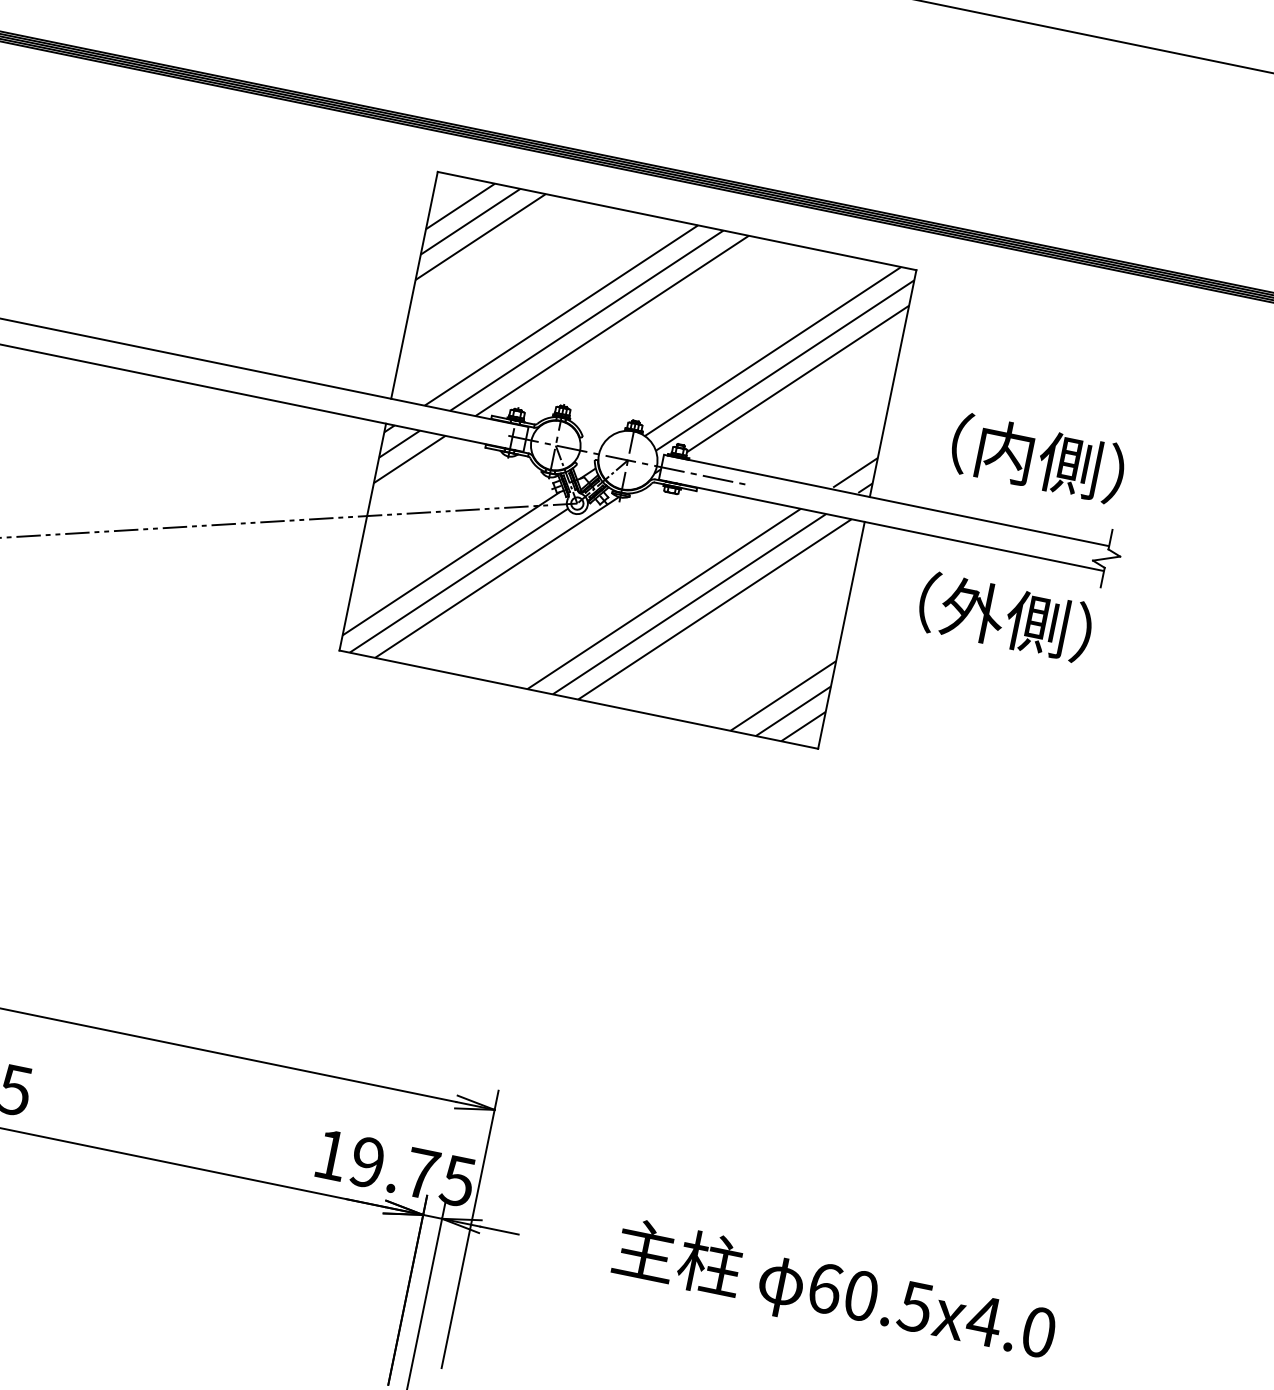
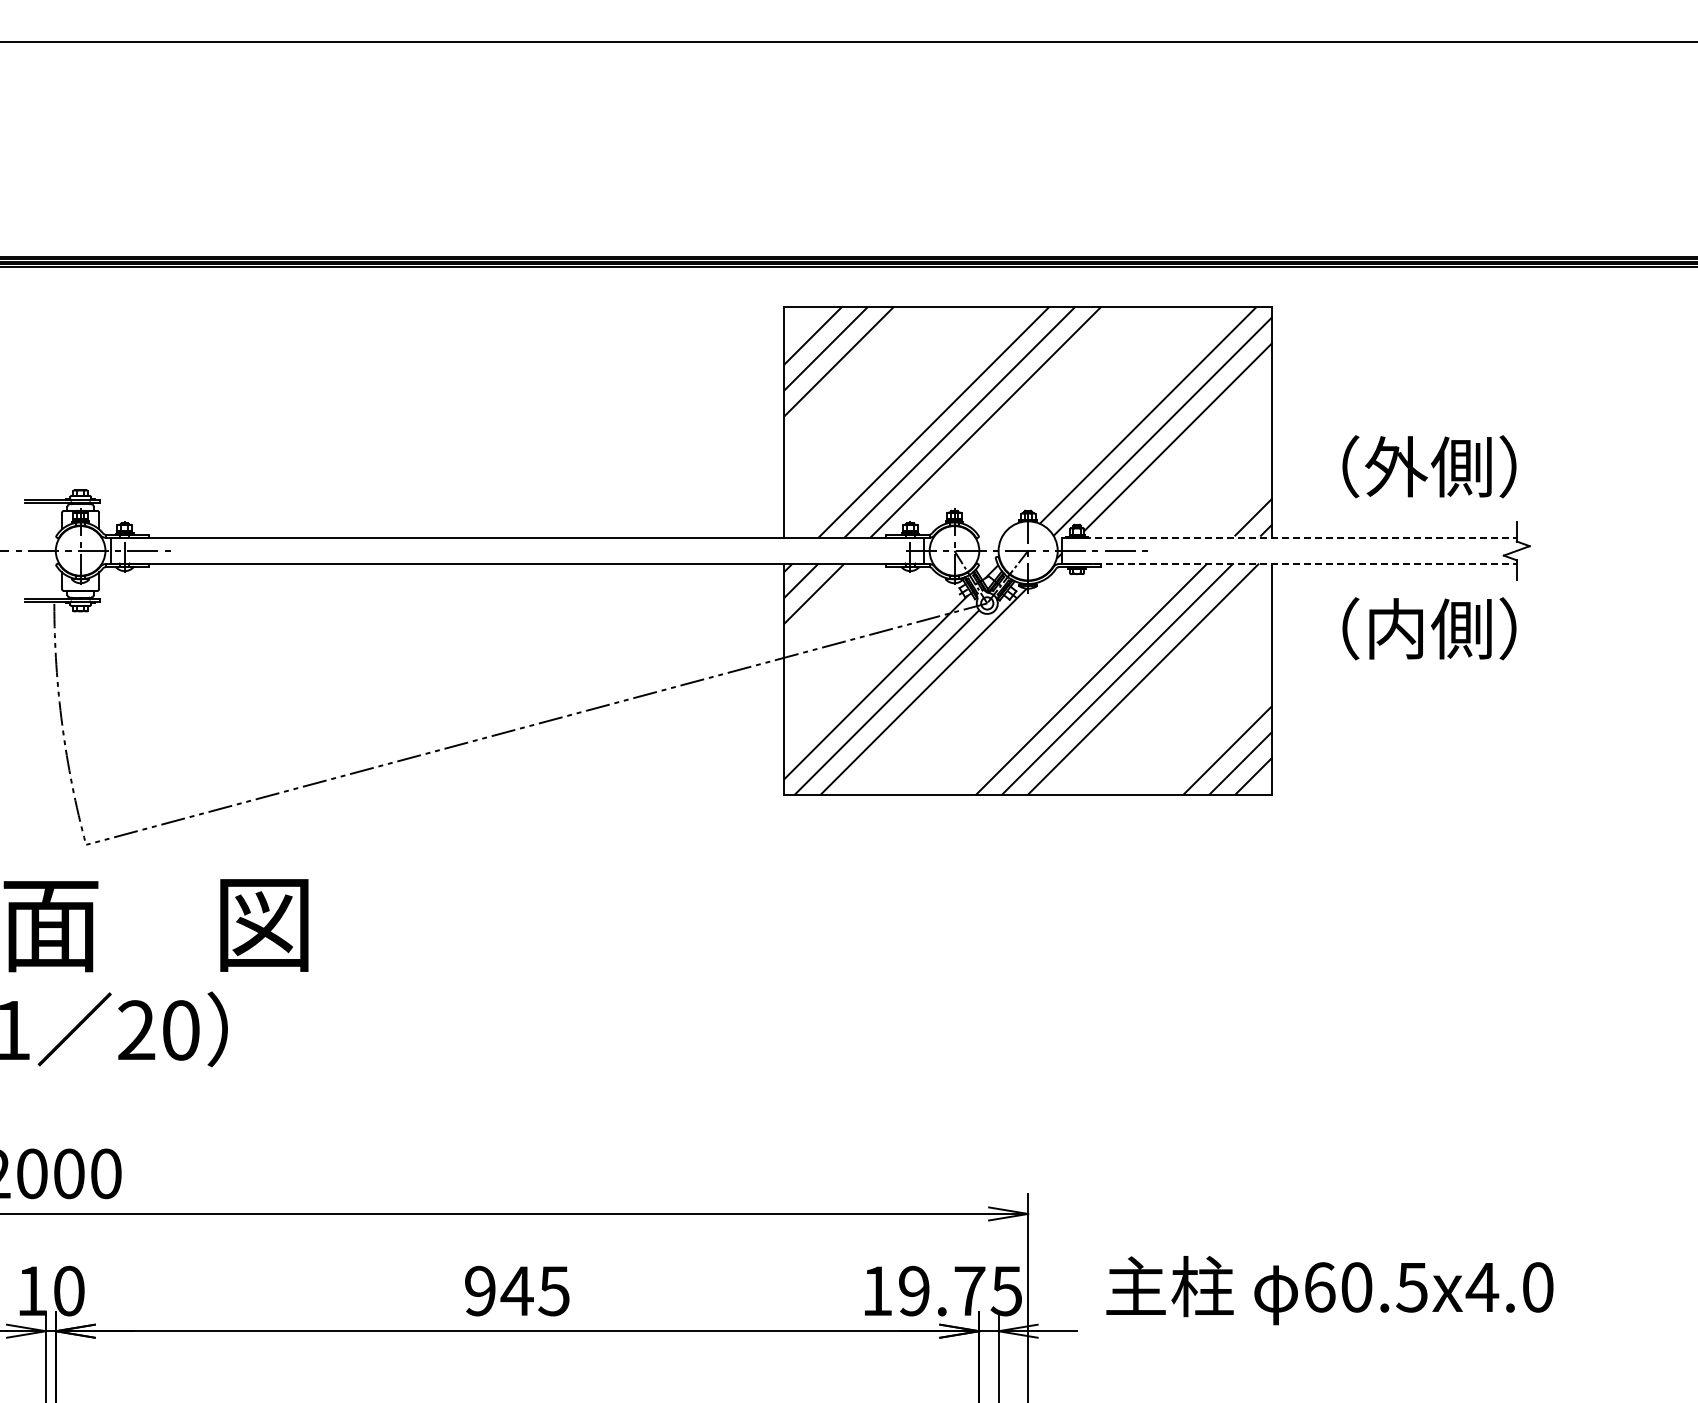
text: (1005, 451) -> (1396, 466), （内側） -> （外側）
line: (887, 500) -> (1290, 538), solid -> dashed
line: (882, 525) -> (1290, 563), solid -> dashed
text: (973, 610) -> (1396, 628), （外側） -> （内側）
text: (833, 1293) -> (1329, 1290), moved

